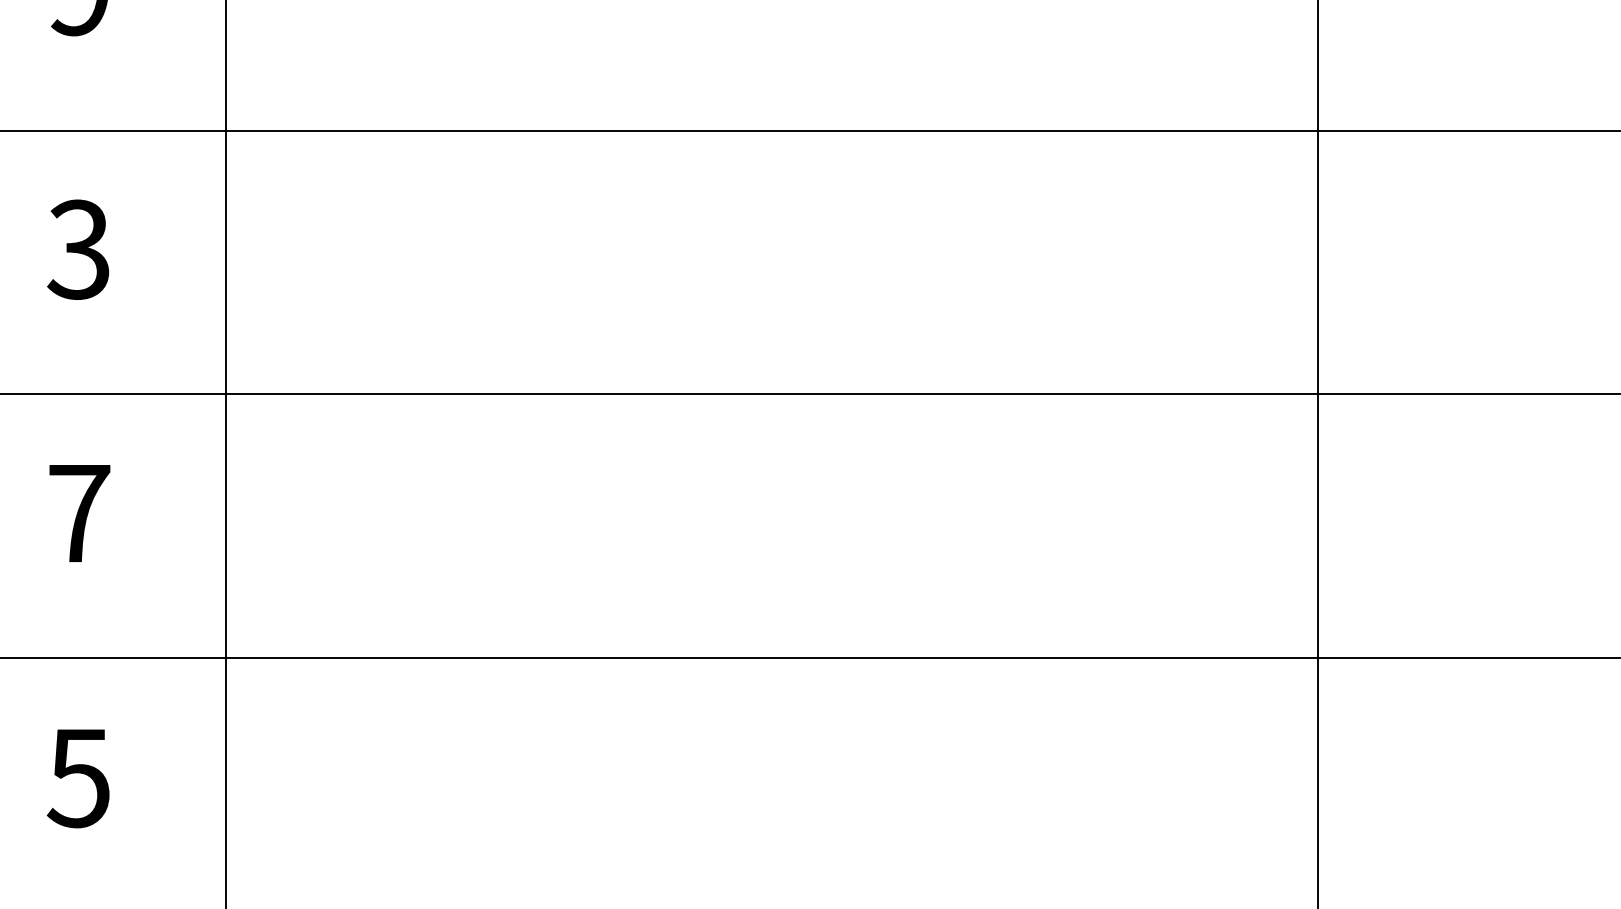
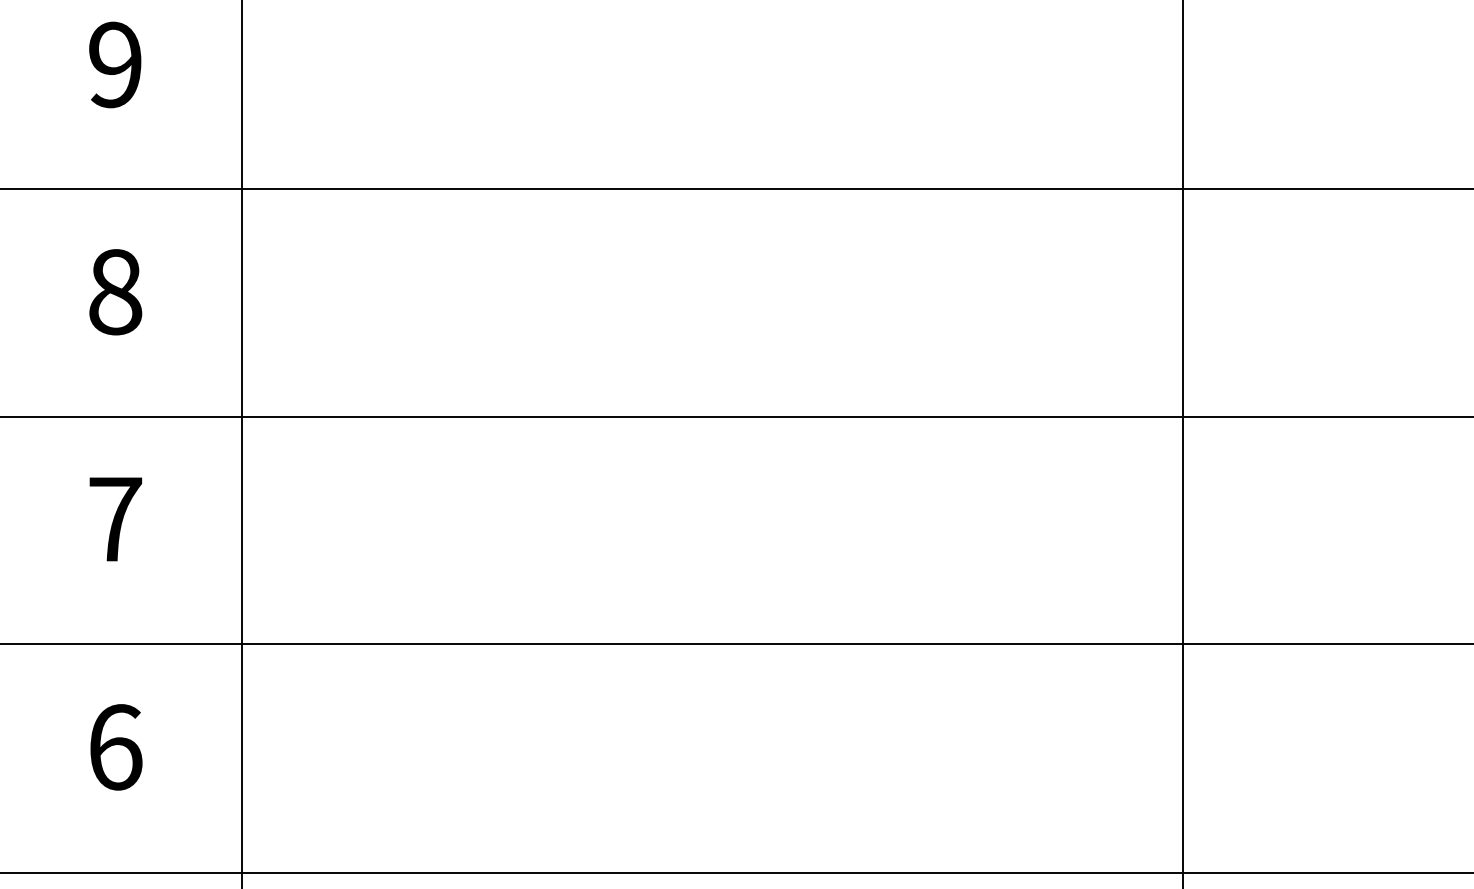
text: (78, 249) -> (114, 291), 3 -> 8
text: (78, 778) -> (114, 747), 5 -> 6

